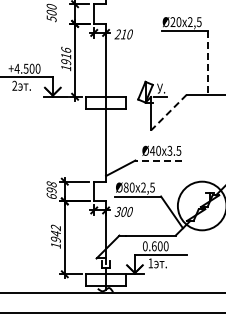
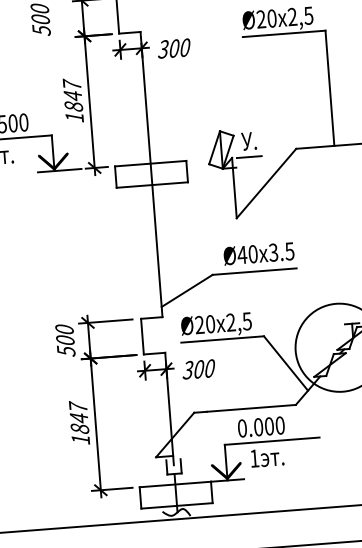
text: (120, 34) -> (168, 49), 210 -> 300
text: (66, 55) -> (73, 94), 1916 -> 1847
line: (207, 62) -> (329, 87), dashed -> solid
line: (168, 112) -> (265, 183), dashed -> solid
line: (158, 160) -> (254, 271), dashed -> solid
text: (125, 187) -> (198, 324), Ø80 -> Ø20
text: (51, 190) -> (65, 340), 698 -> 500
text: (55, 232) -> (78, 416), 1942 -> 1847
text: (154, 245) -> (258, 425), 0.600 -> 0.000

